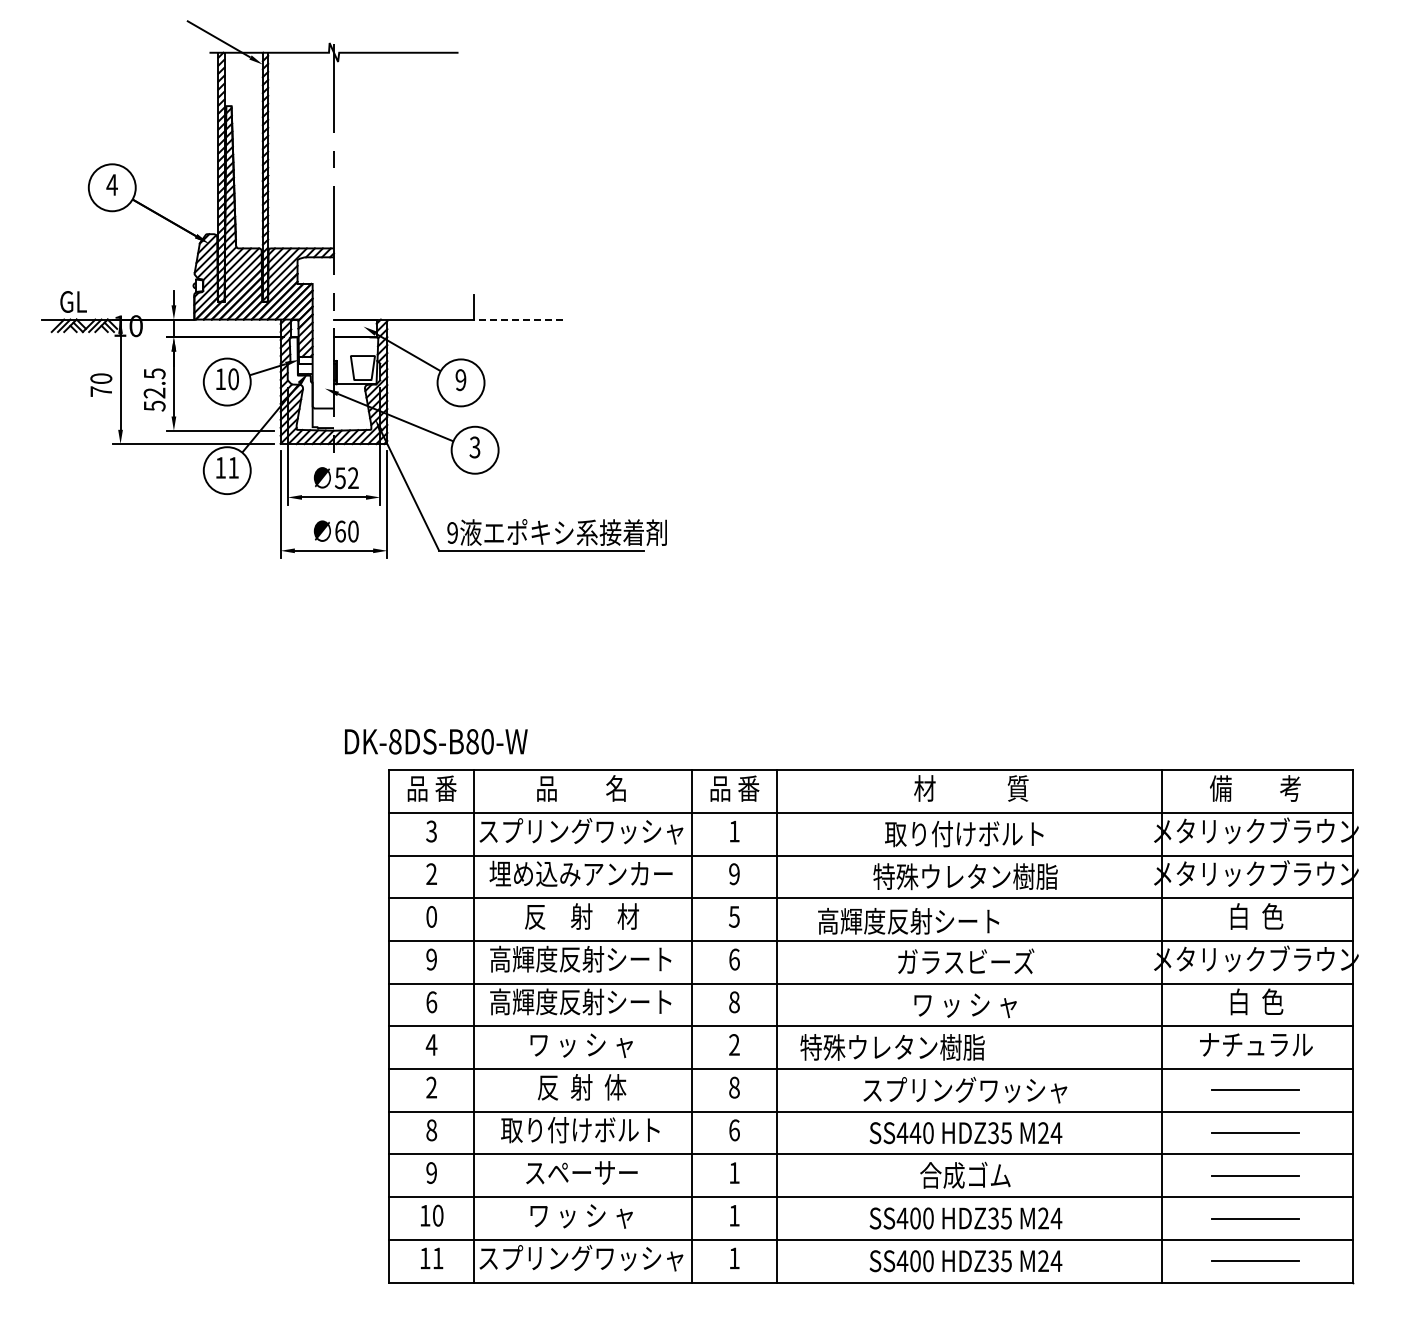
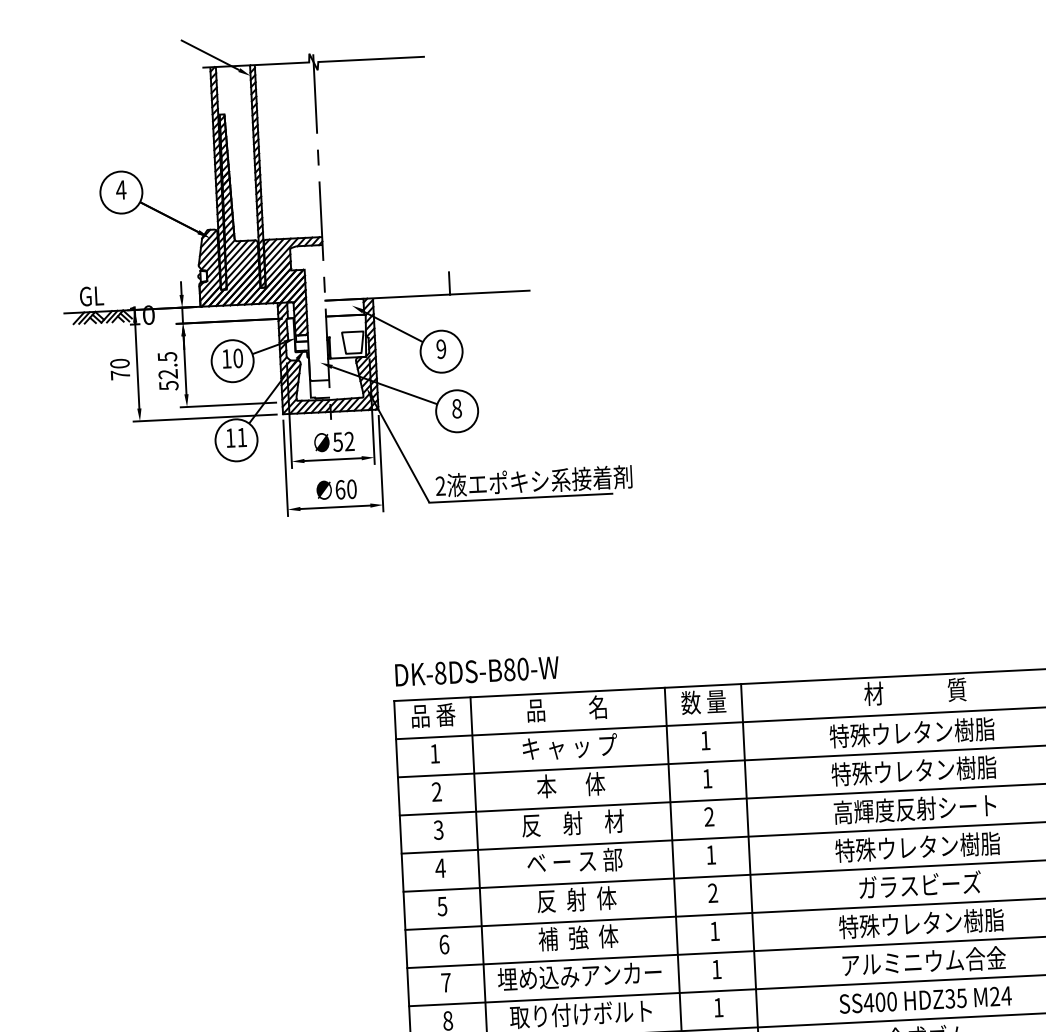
line: (517, 319) -> (489, 292), dashed -> solid
text: (474, 447) -> (456, 408), 3 -> 8
text: (452, 532) -> (440, 485), 9 -> 2
text: (436, 741) -> (477, 671), moved
text: (734, 788) -> (703, 702), 品 番 -> 数 量
text: (431, 831) -> (434, 753), 3 -> 1
text: (581, 831) -> (568, 747), スプリングワッシャ -> キ ャ ッ プ
text: (965, 833) -> (912, 732), 取り付けボルト -> 特殊ウレタン樹脂
text: (580, 873) -> (569, 784), 埋め込みアンカー -> 本      体
text: (734, 874) -> (707, 779), 9 -> 1
text: (431, 916) -> (438, 829), 0 -> 3
text: (734, 916) -> (709, 816), 5 -> 2
text: (908, 921) -> (914, 809), moved
text: (580, 958) -> (573, 860), 高輝度反射シート -> ベ ー ス 部
text: (431, 959) -> (440, 868), 9 -> 4
text: (734, 959) -> (711, 855), 6 -> 1
text: (965, 961) -> (917, 846), ガラスビーズ -> 特殊ウレタン樹脂
text: (580, 1001) -> (575, 899), 高輝度反射シート -> 反  射  体
text: (431, 1002) -> (442, 906), 6 -> 5
text: (734, 1002) -> (713, 893), 8 -> 2
text: (966, 1004) -> (920, 885), ワ ッ シ ャ -> ガラスビーズ
text: (431, 1044) -> (444, 944), 4 -> 6
text: (581, 1044) -> (578, 937), ワ ッ シ ャ -> 補  強  体
text: (734, 1044) -> (714, 930), 2 -> 1
text: (892, 1047) -> (921, 923), moved
text: (431, 1087) -> (445, 982), 2 -> 7
text: (580, 1087) -> (579, 976), 反  射  体 -> 埋め込みアンカー
text: (734, 1087) -> (716, 969), 8 -> 1
text: (965, 1089) -> (923, 961), スプリングワッシャ -> アルミニウム合金
text: (734, 1130) -> (718, 1007), 6 -> 1
text: (915, 1133) -> (880, 1002), SS440 -> SS400

